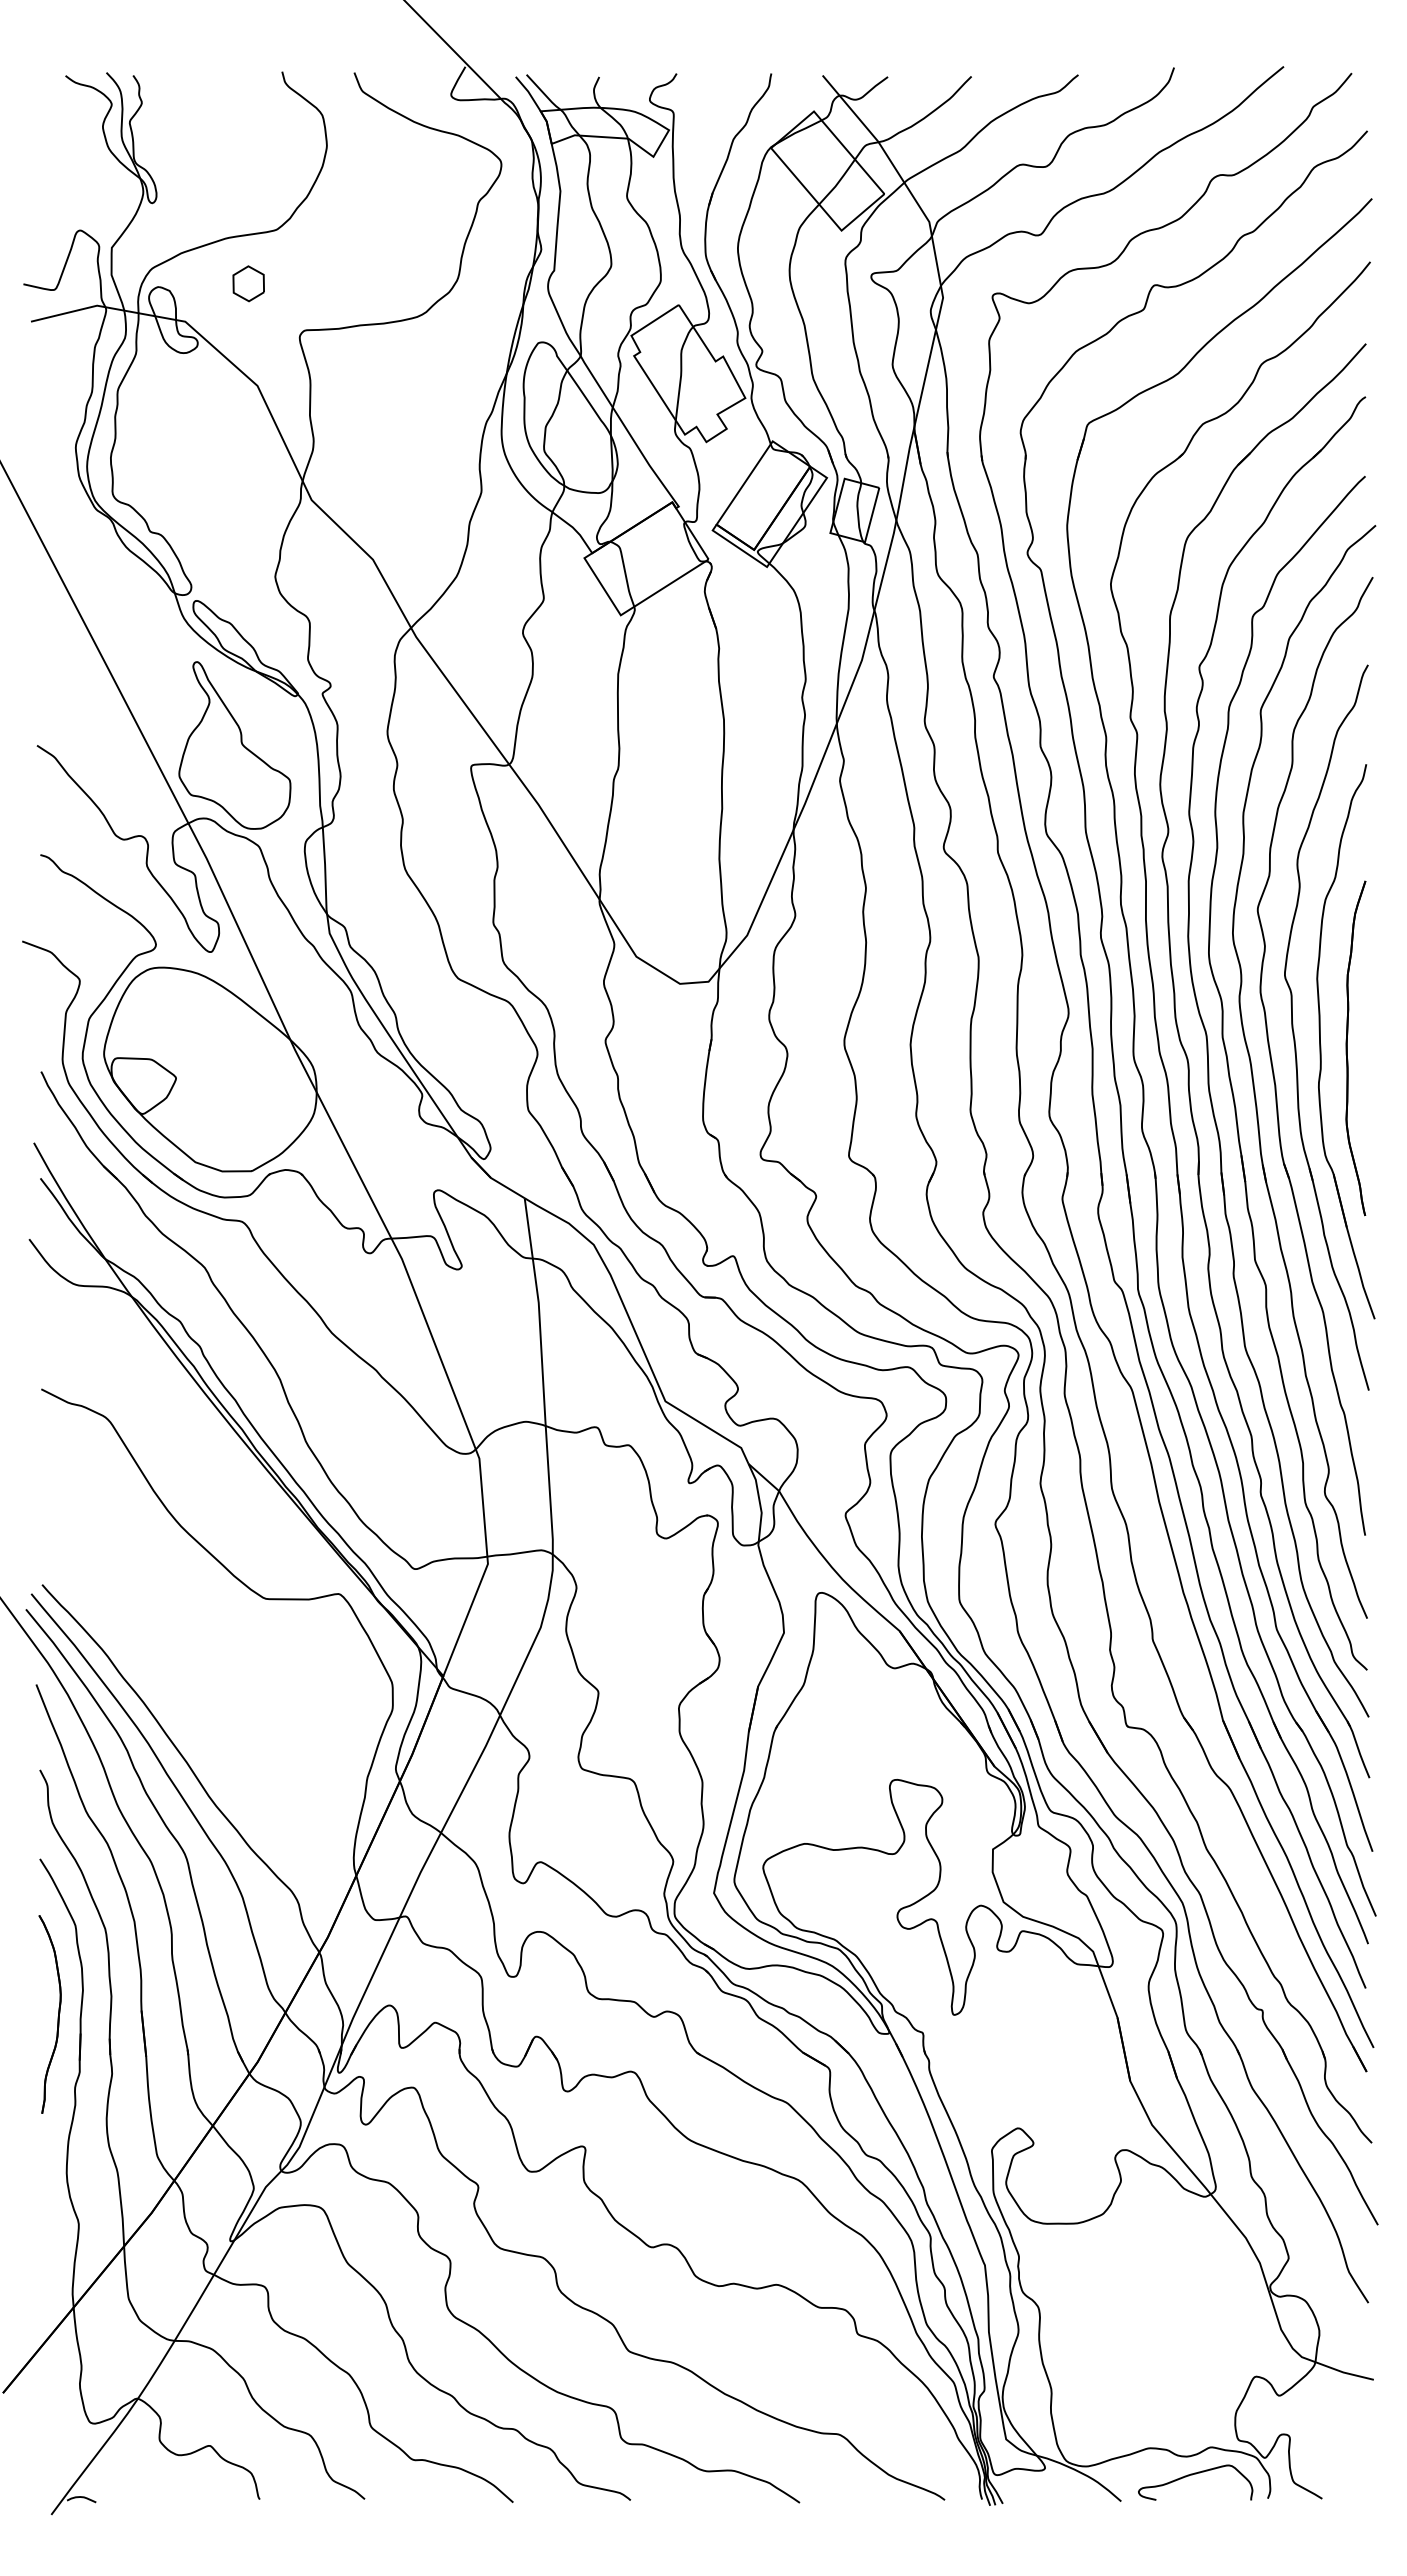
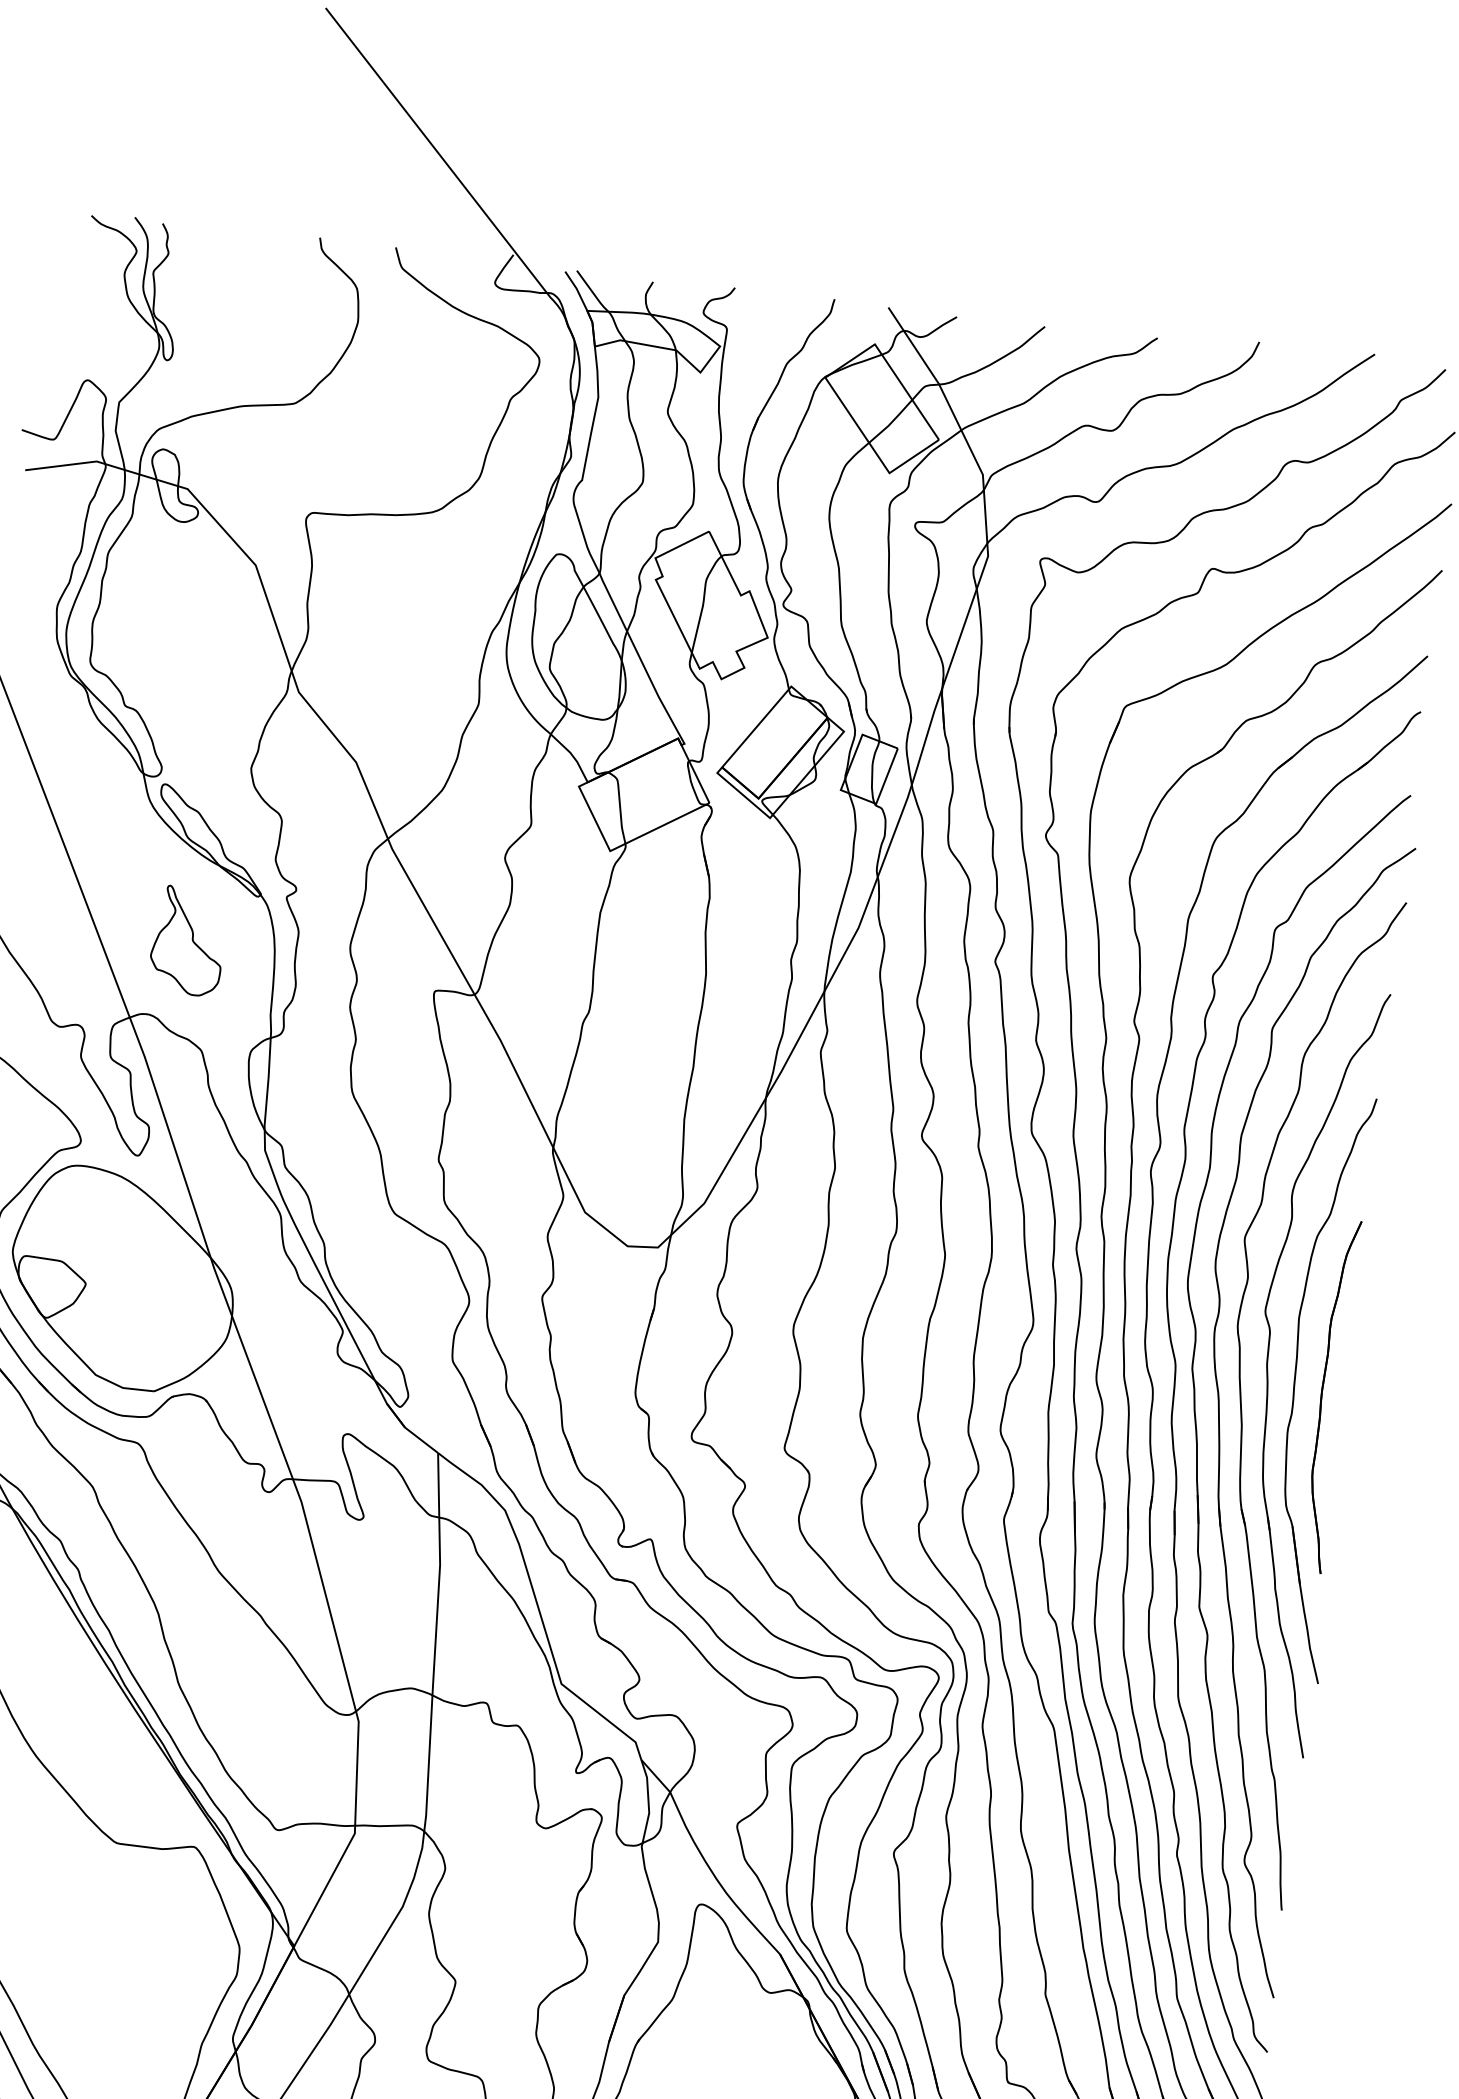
part: (248, 283) -> (258, 456), removed
part: (234, 745) -> (187, 941), size x0.6

